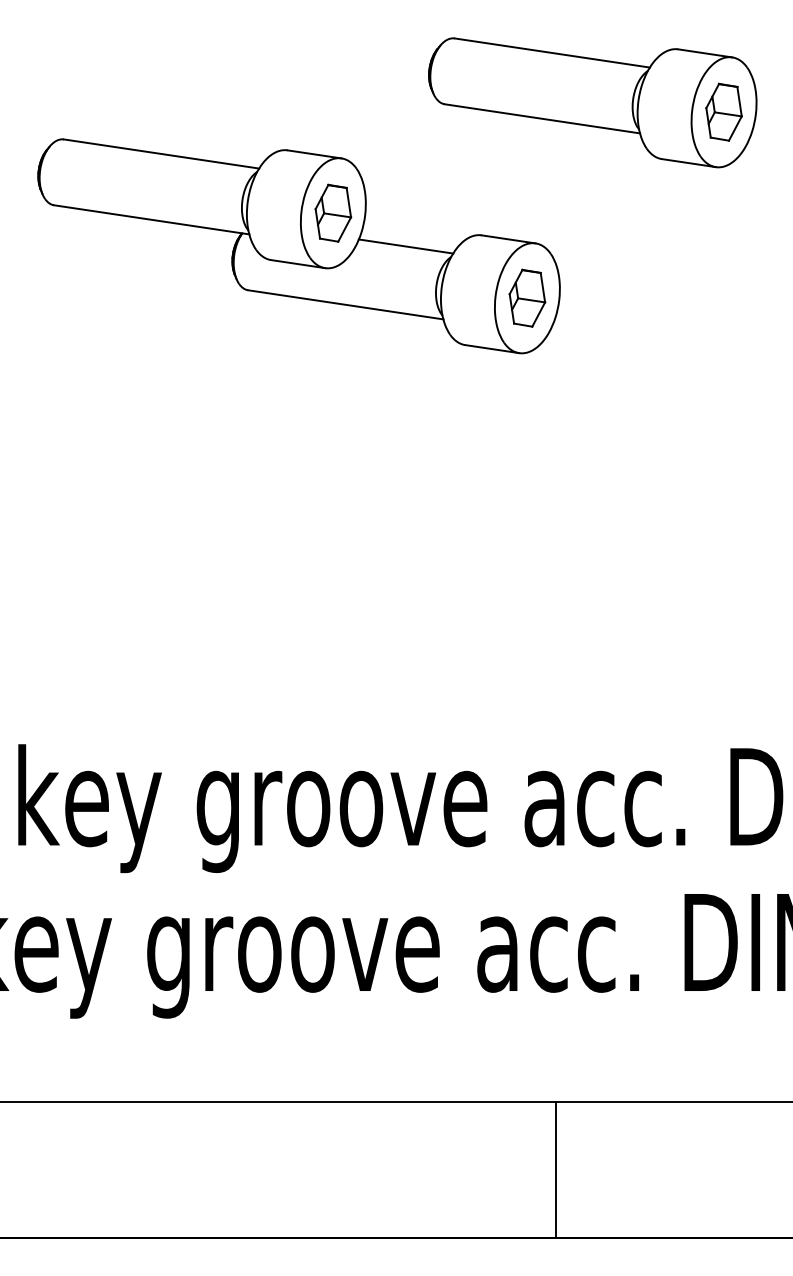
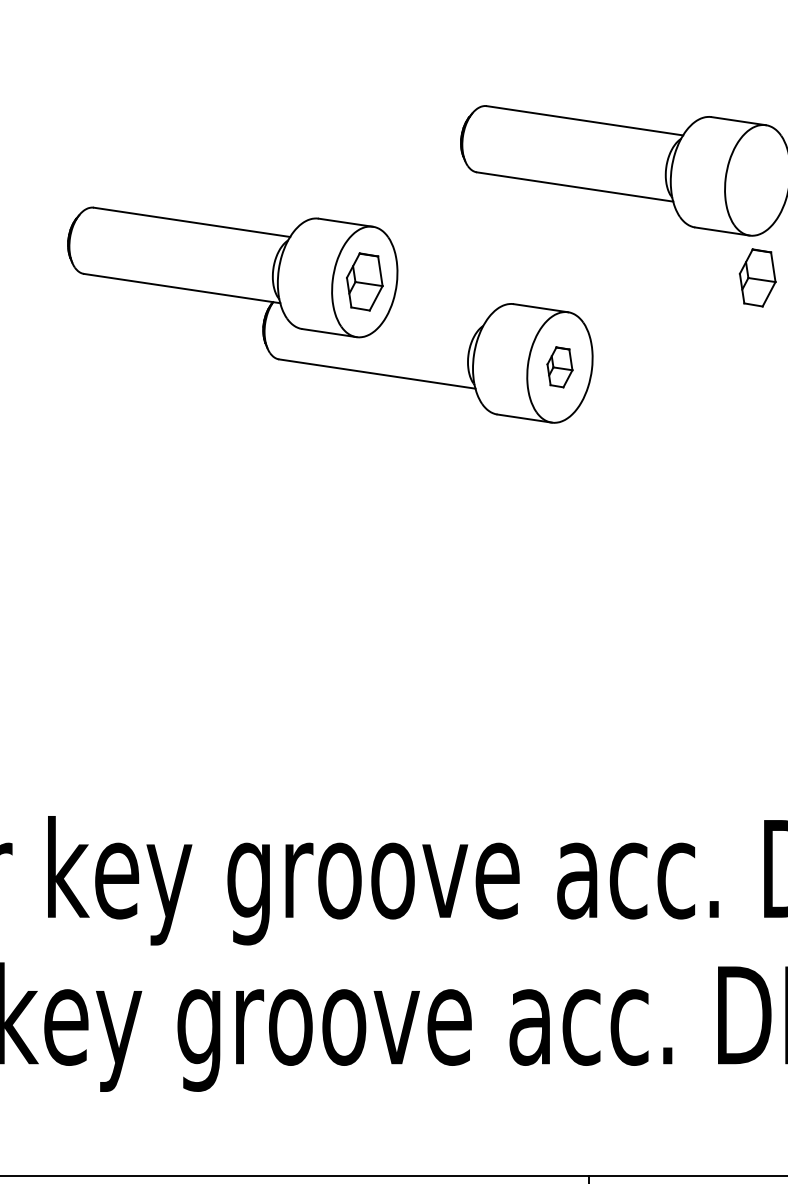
part: (723, 111) -> (757, 277), moved
line: (405, 246) -> (437, 315), removed
part: (527, 297) -> (560, 366), size x0.7

